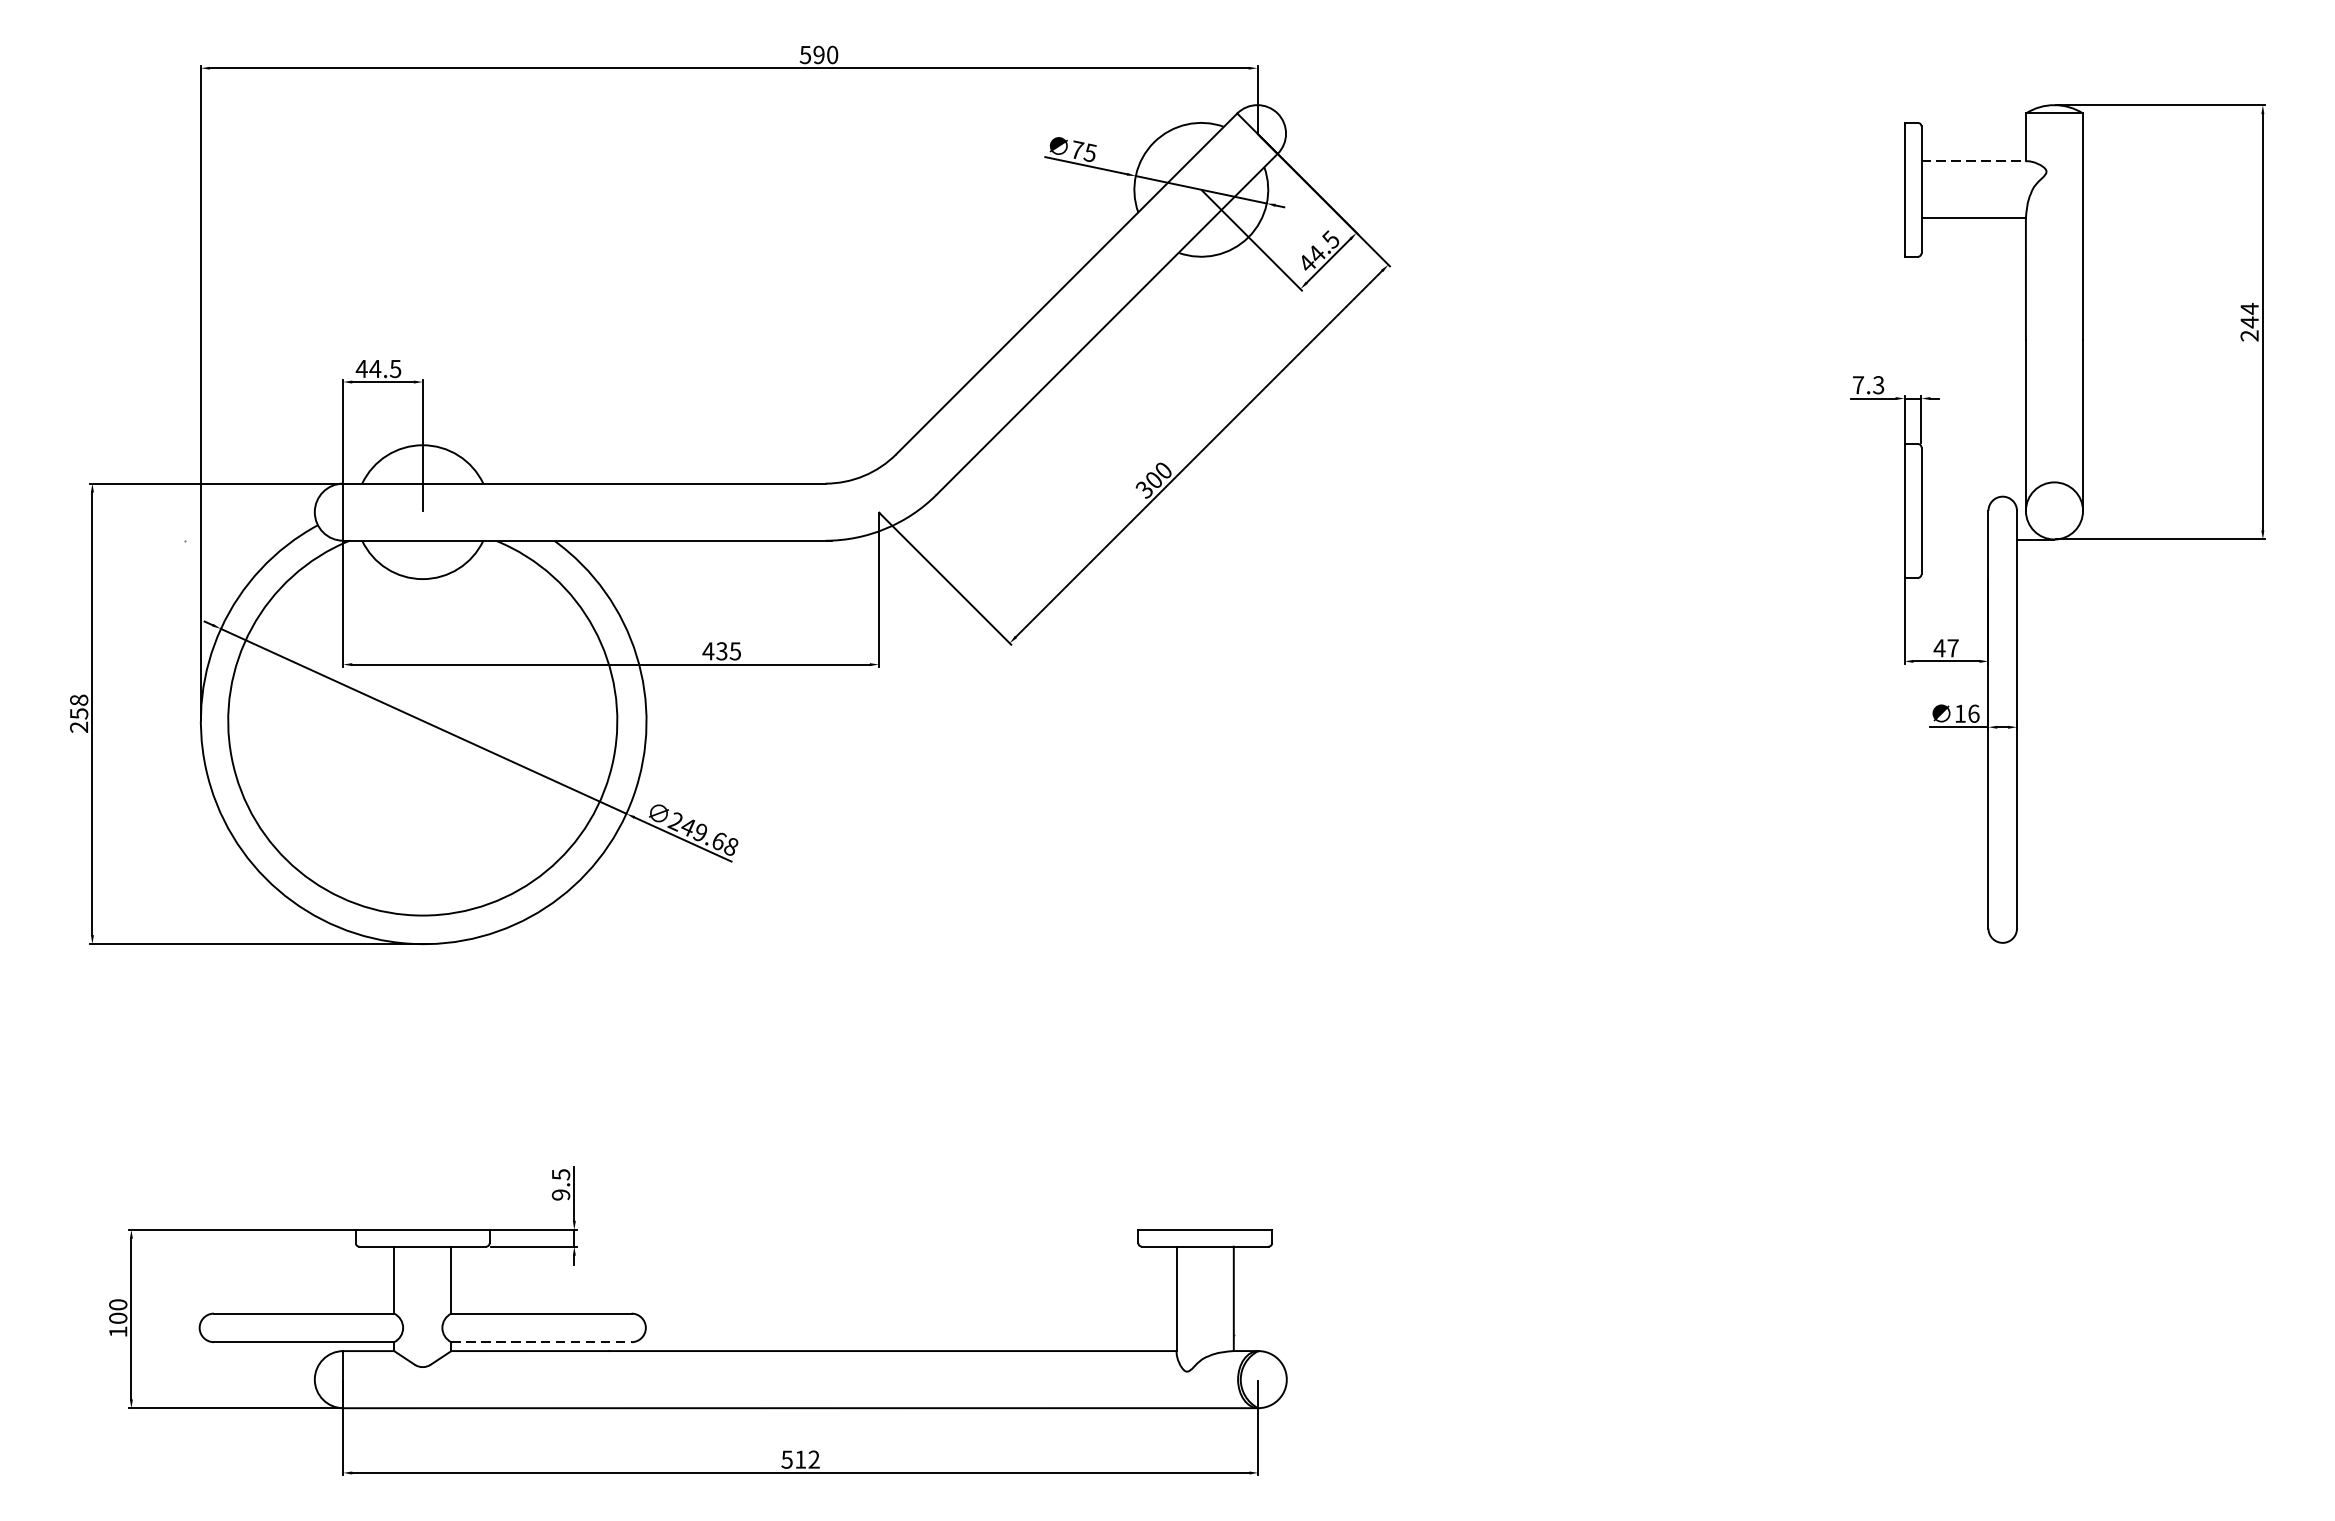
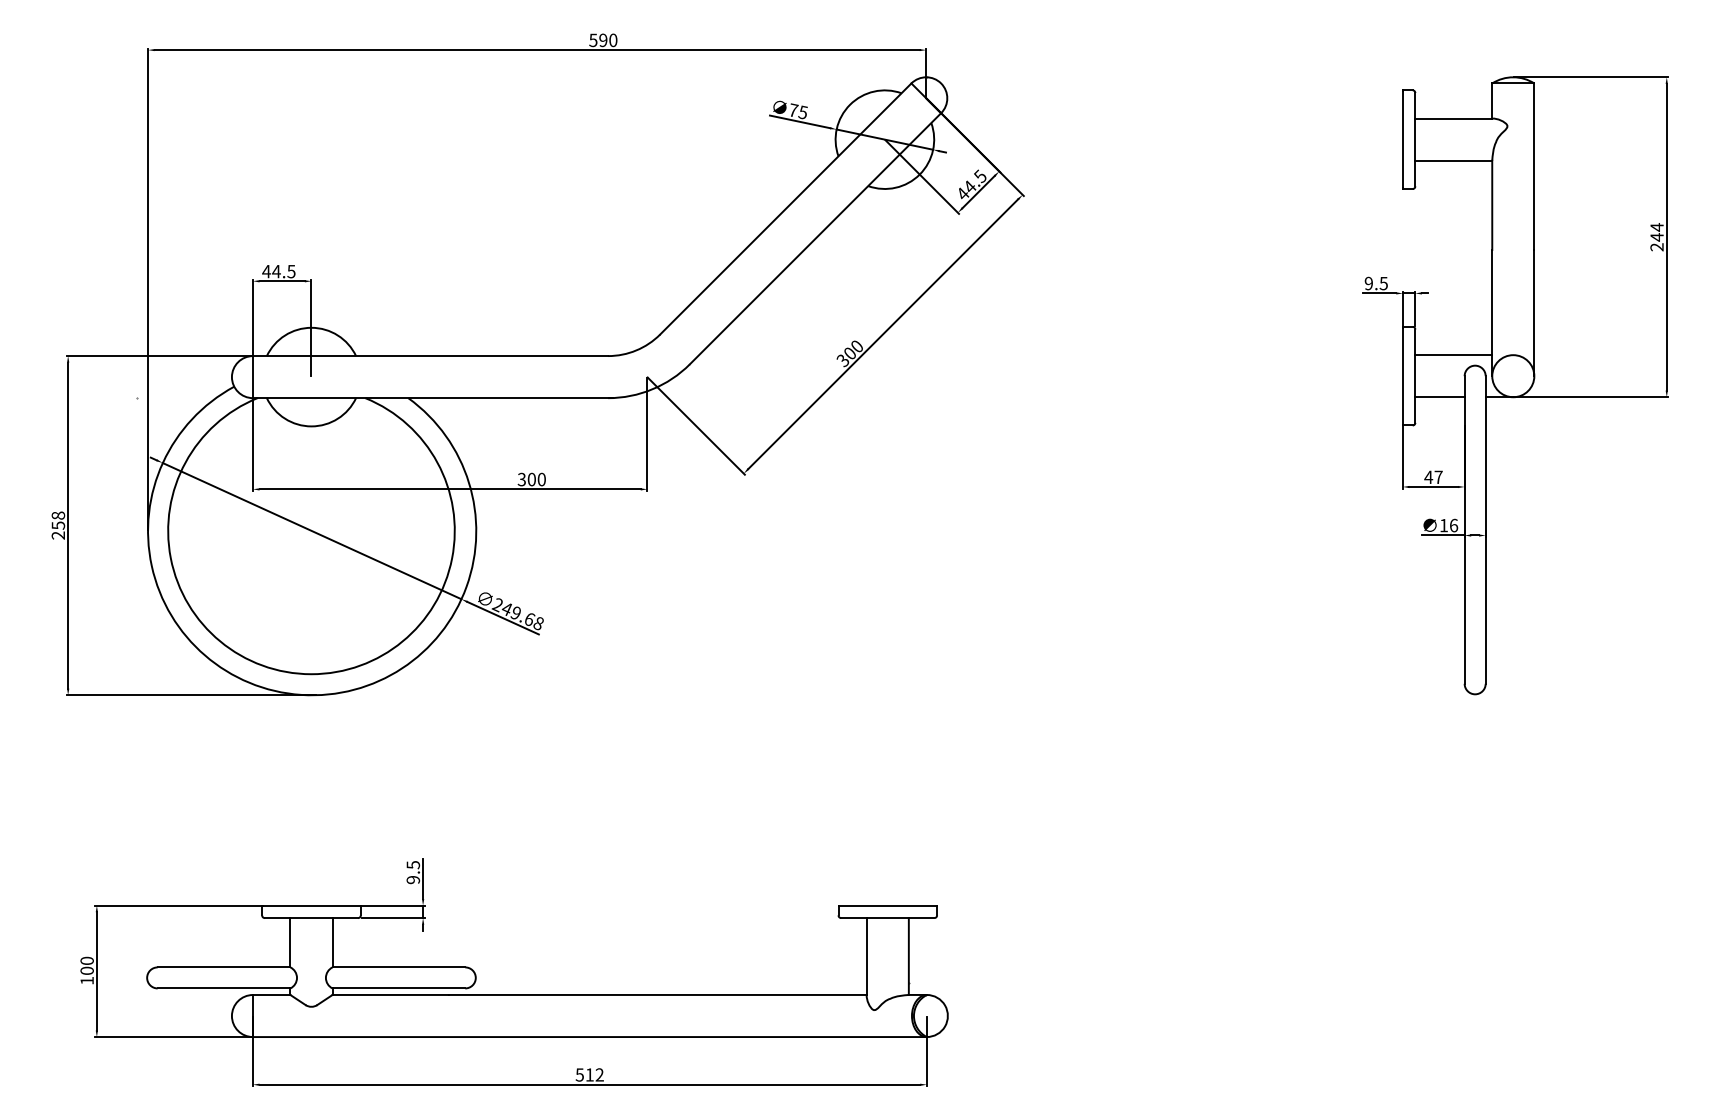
line: (1974, 161) -> (1454, 118), dashed -> solid
text: (1867, 385) -> (1375, 283), 7.3 -> 9.5
line: (1973, 482) -> (1453, 355), added
line: (1954, 539) -> (1439, 397), added
text: (721, 651) -> (531, 479), 435 -> 300
line: (542, 1342) -> (399, 988), dashed -> solid

